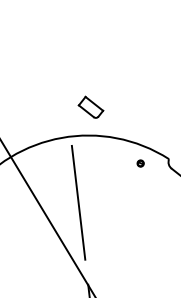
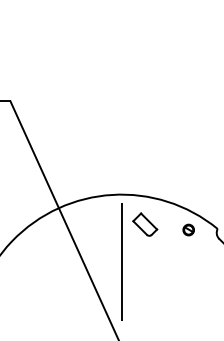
part: (91, 107) -> (145, 224), moved
part: (140, 163) -> (188, 229), size x1.67

